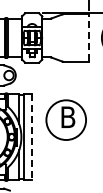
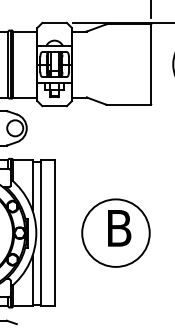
line: (89, 37) -> (152, 63), dashed -> solid
part: (65, 119) -> (114, 232), moved
line: (32, 137) -> (55, 233), dashed -> solid

